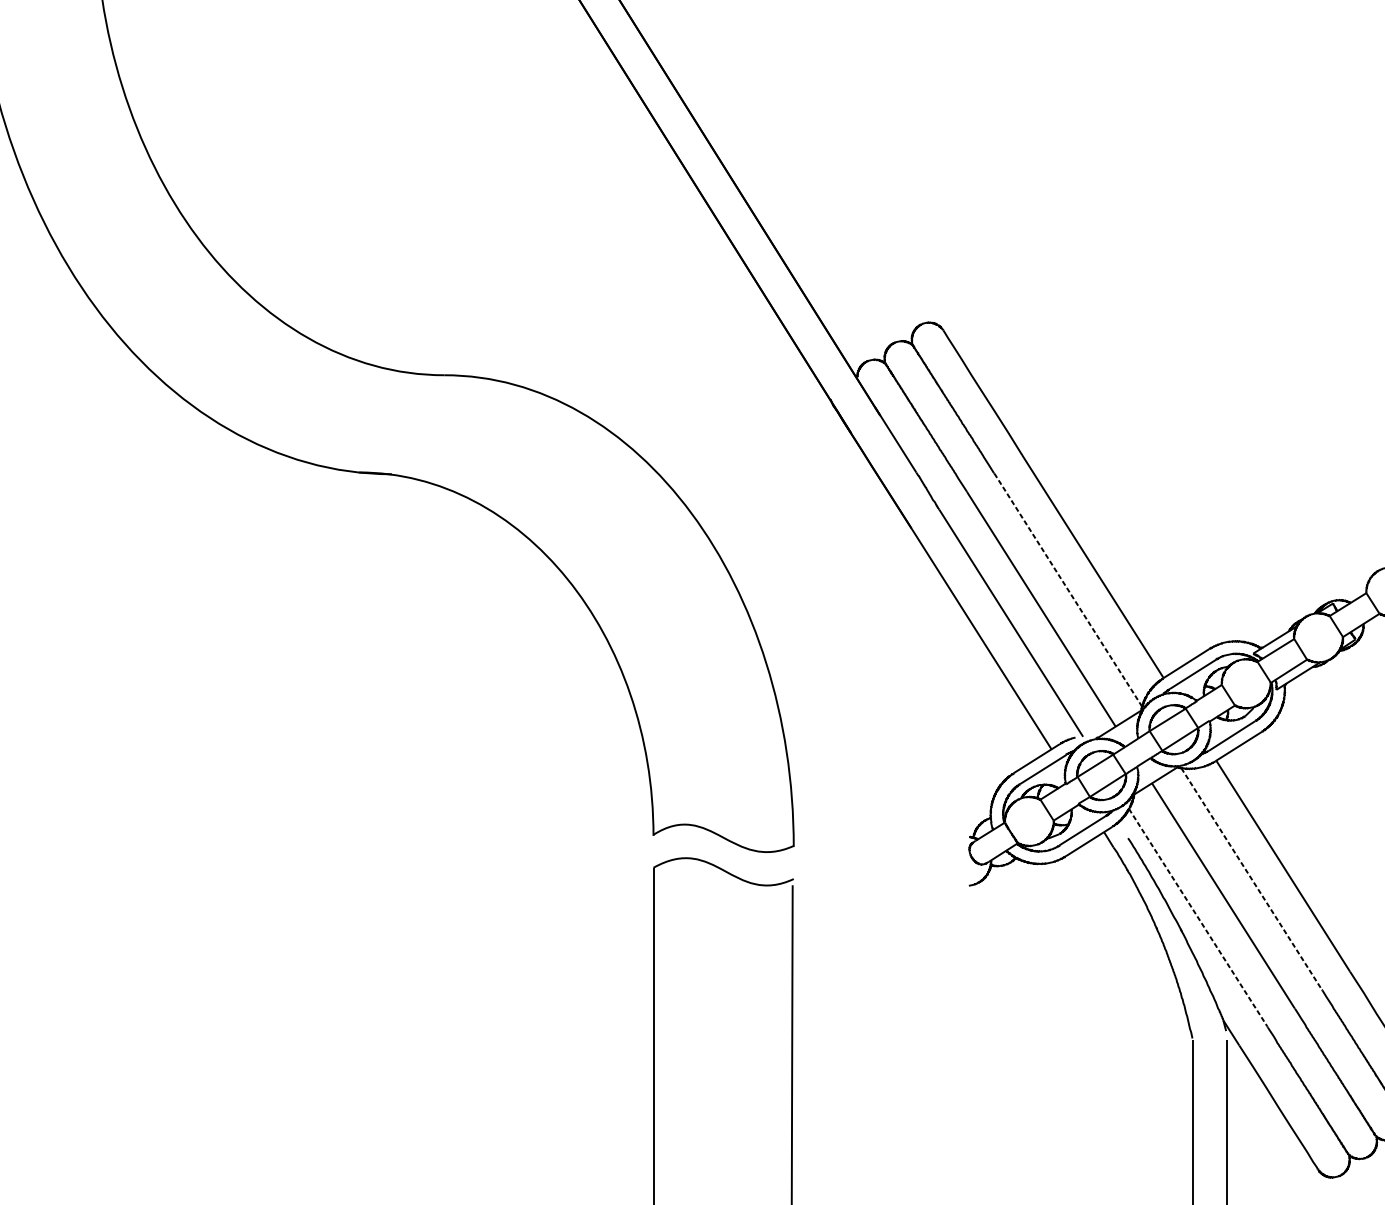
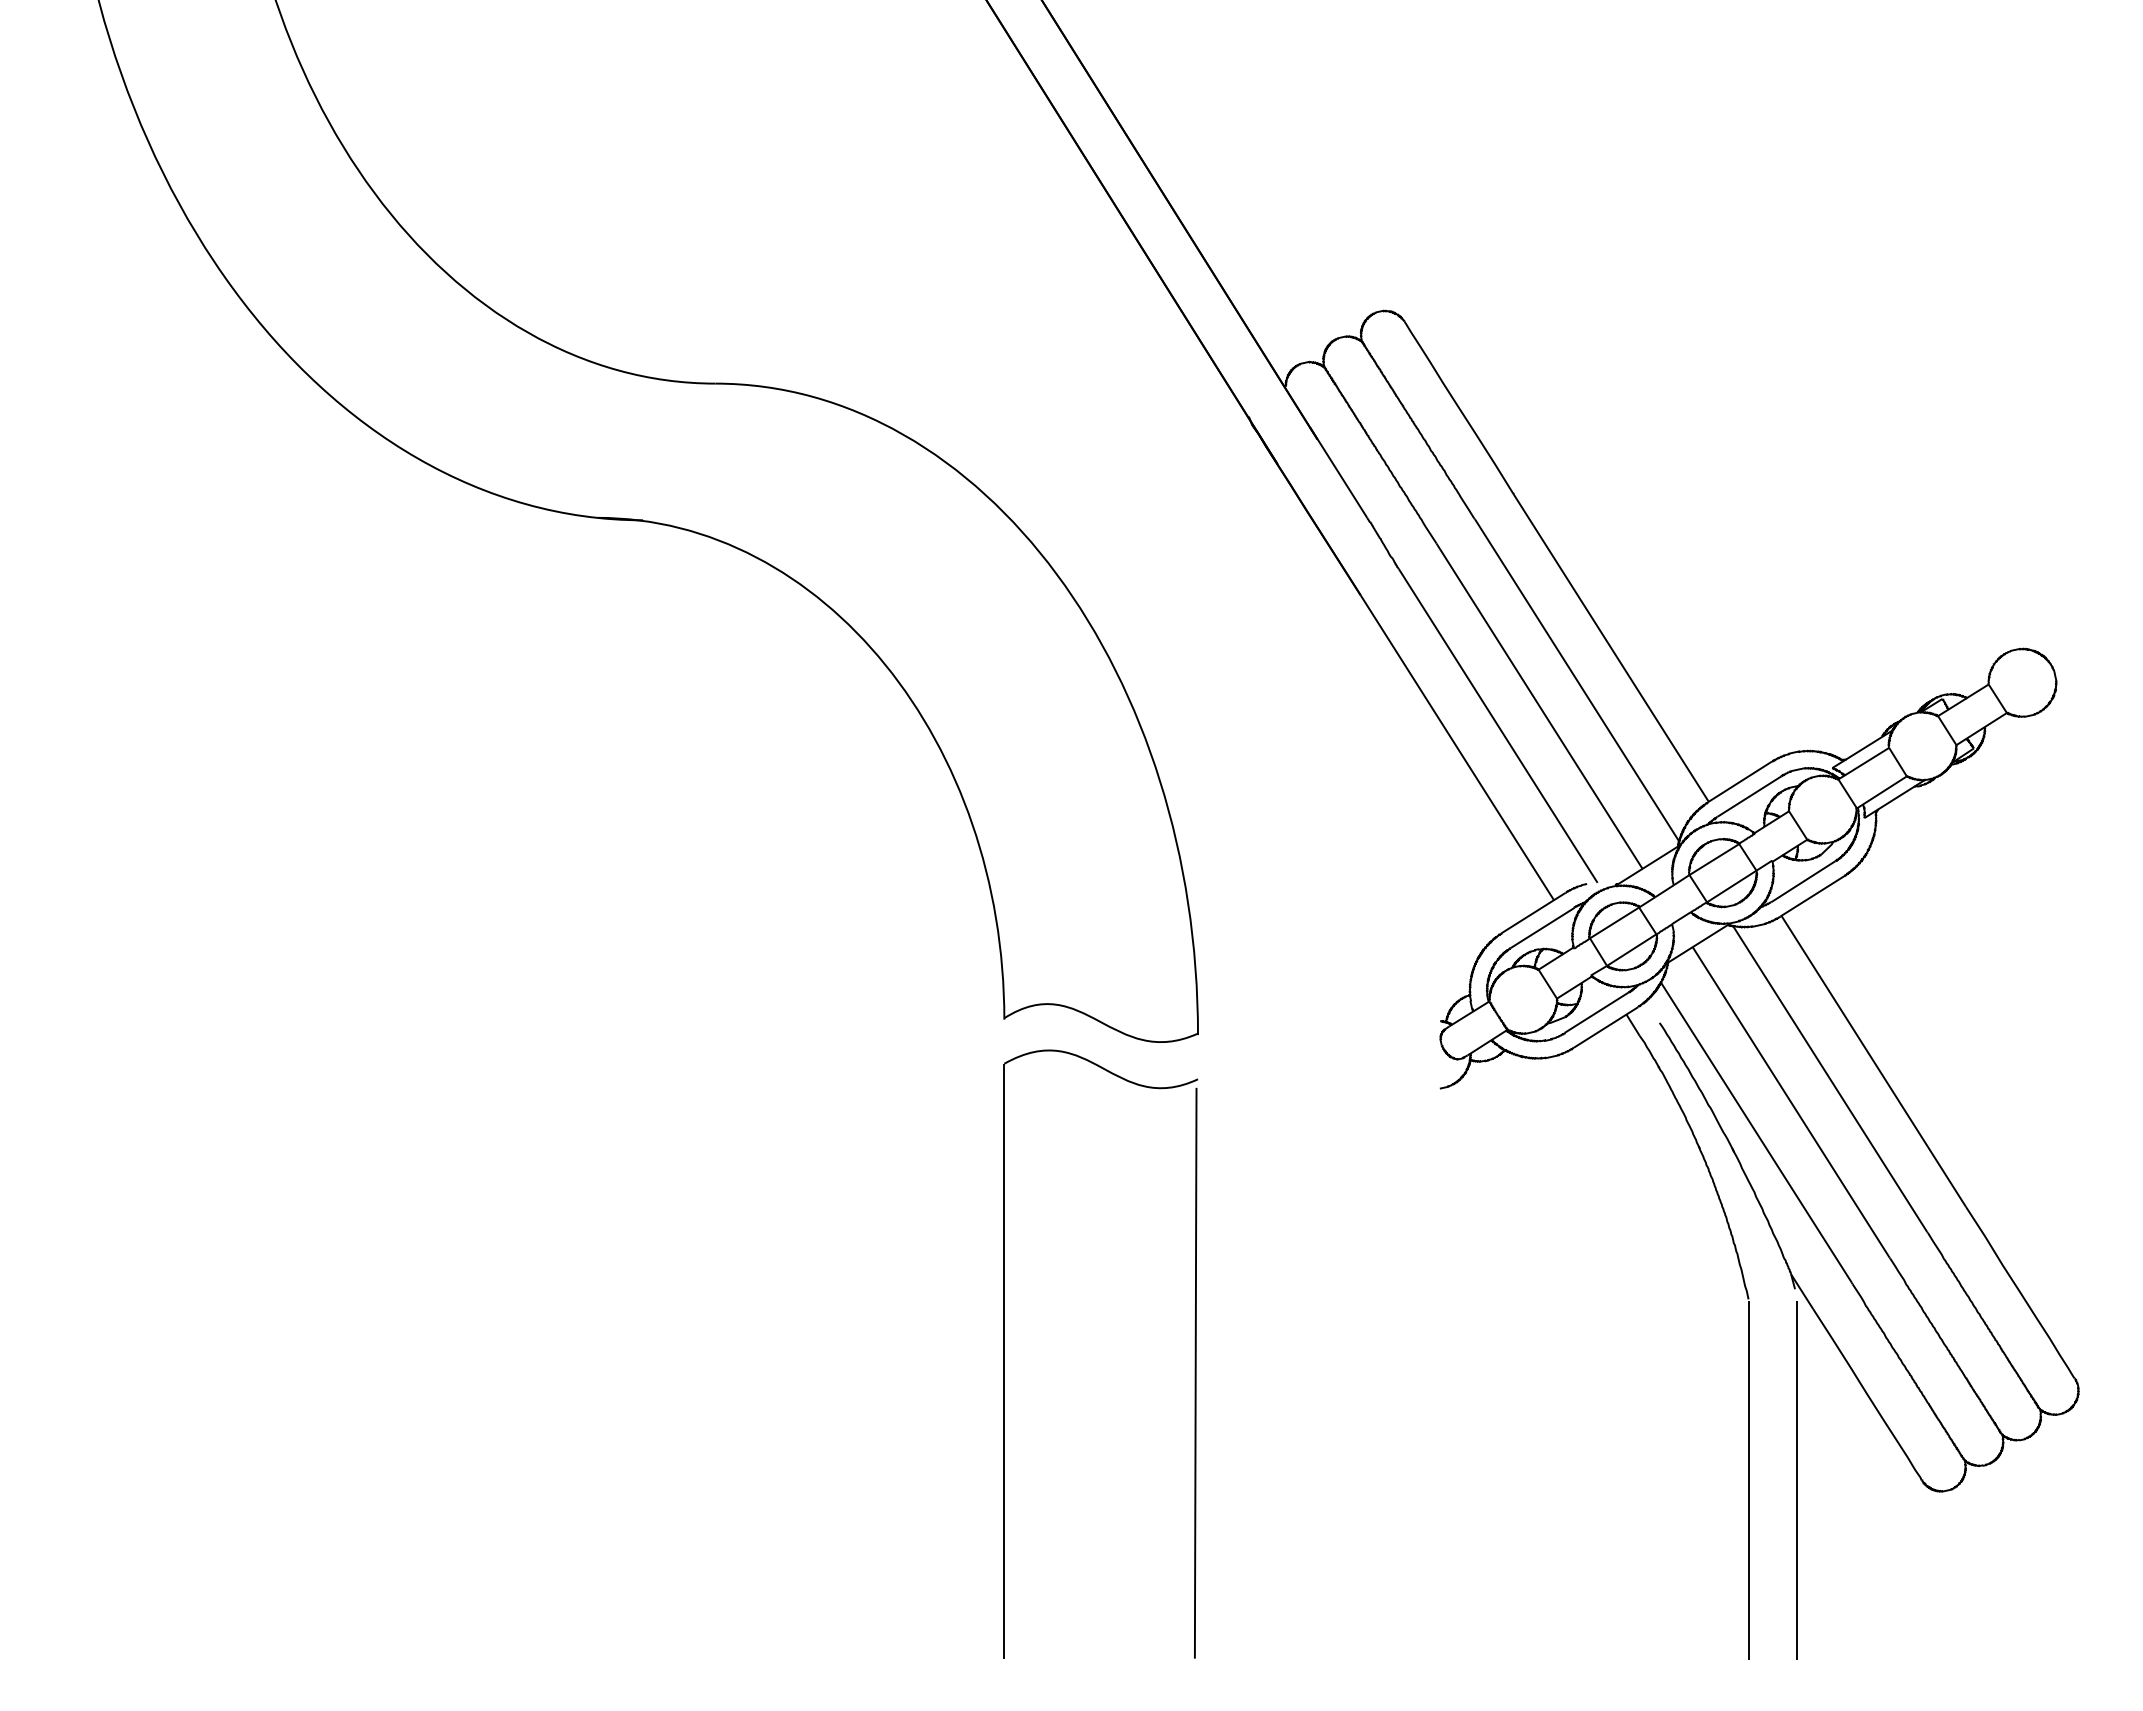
line: (1068, 590) -> (1577, 680), dashed -> solid
line: (1251, 879) -> (1830, 1079), dashed -> solid
line: (1198, 917) -> (1756, 1132), dashed -> solid

